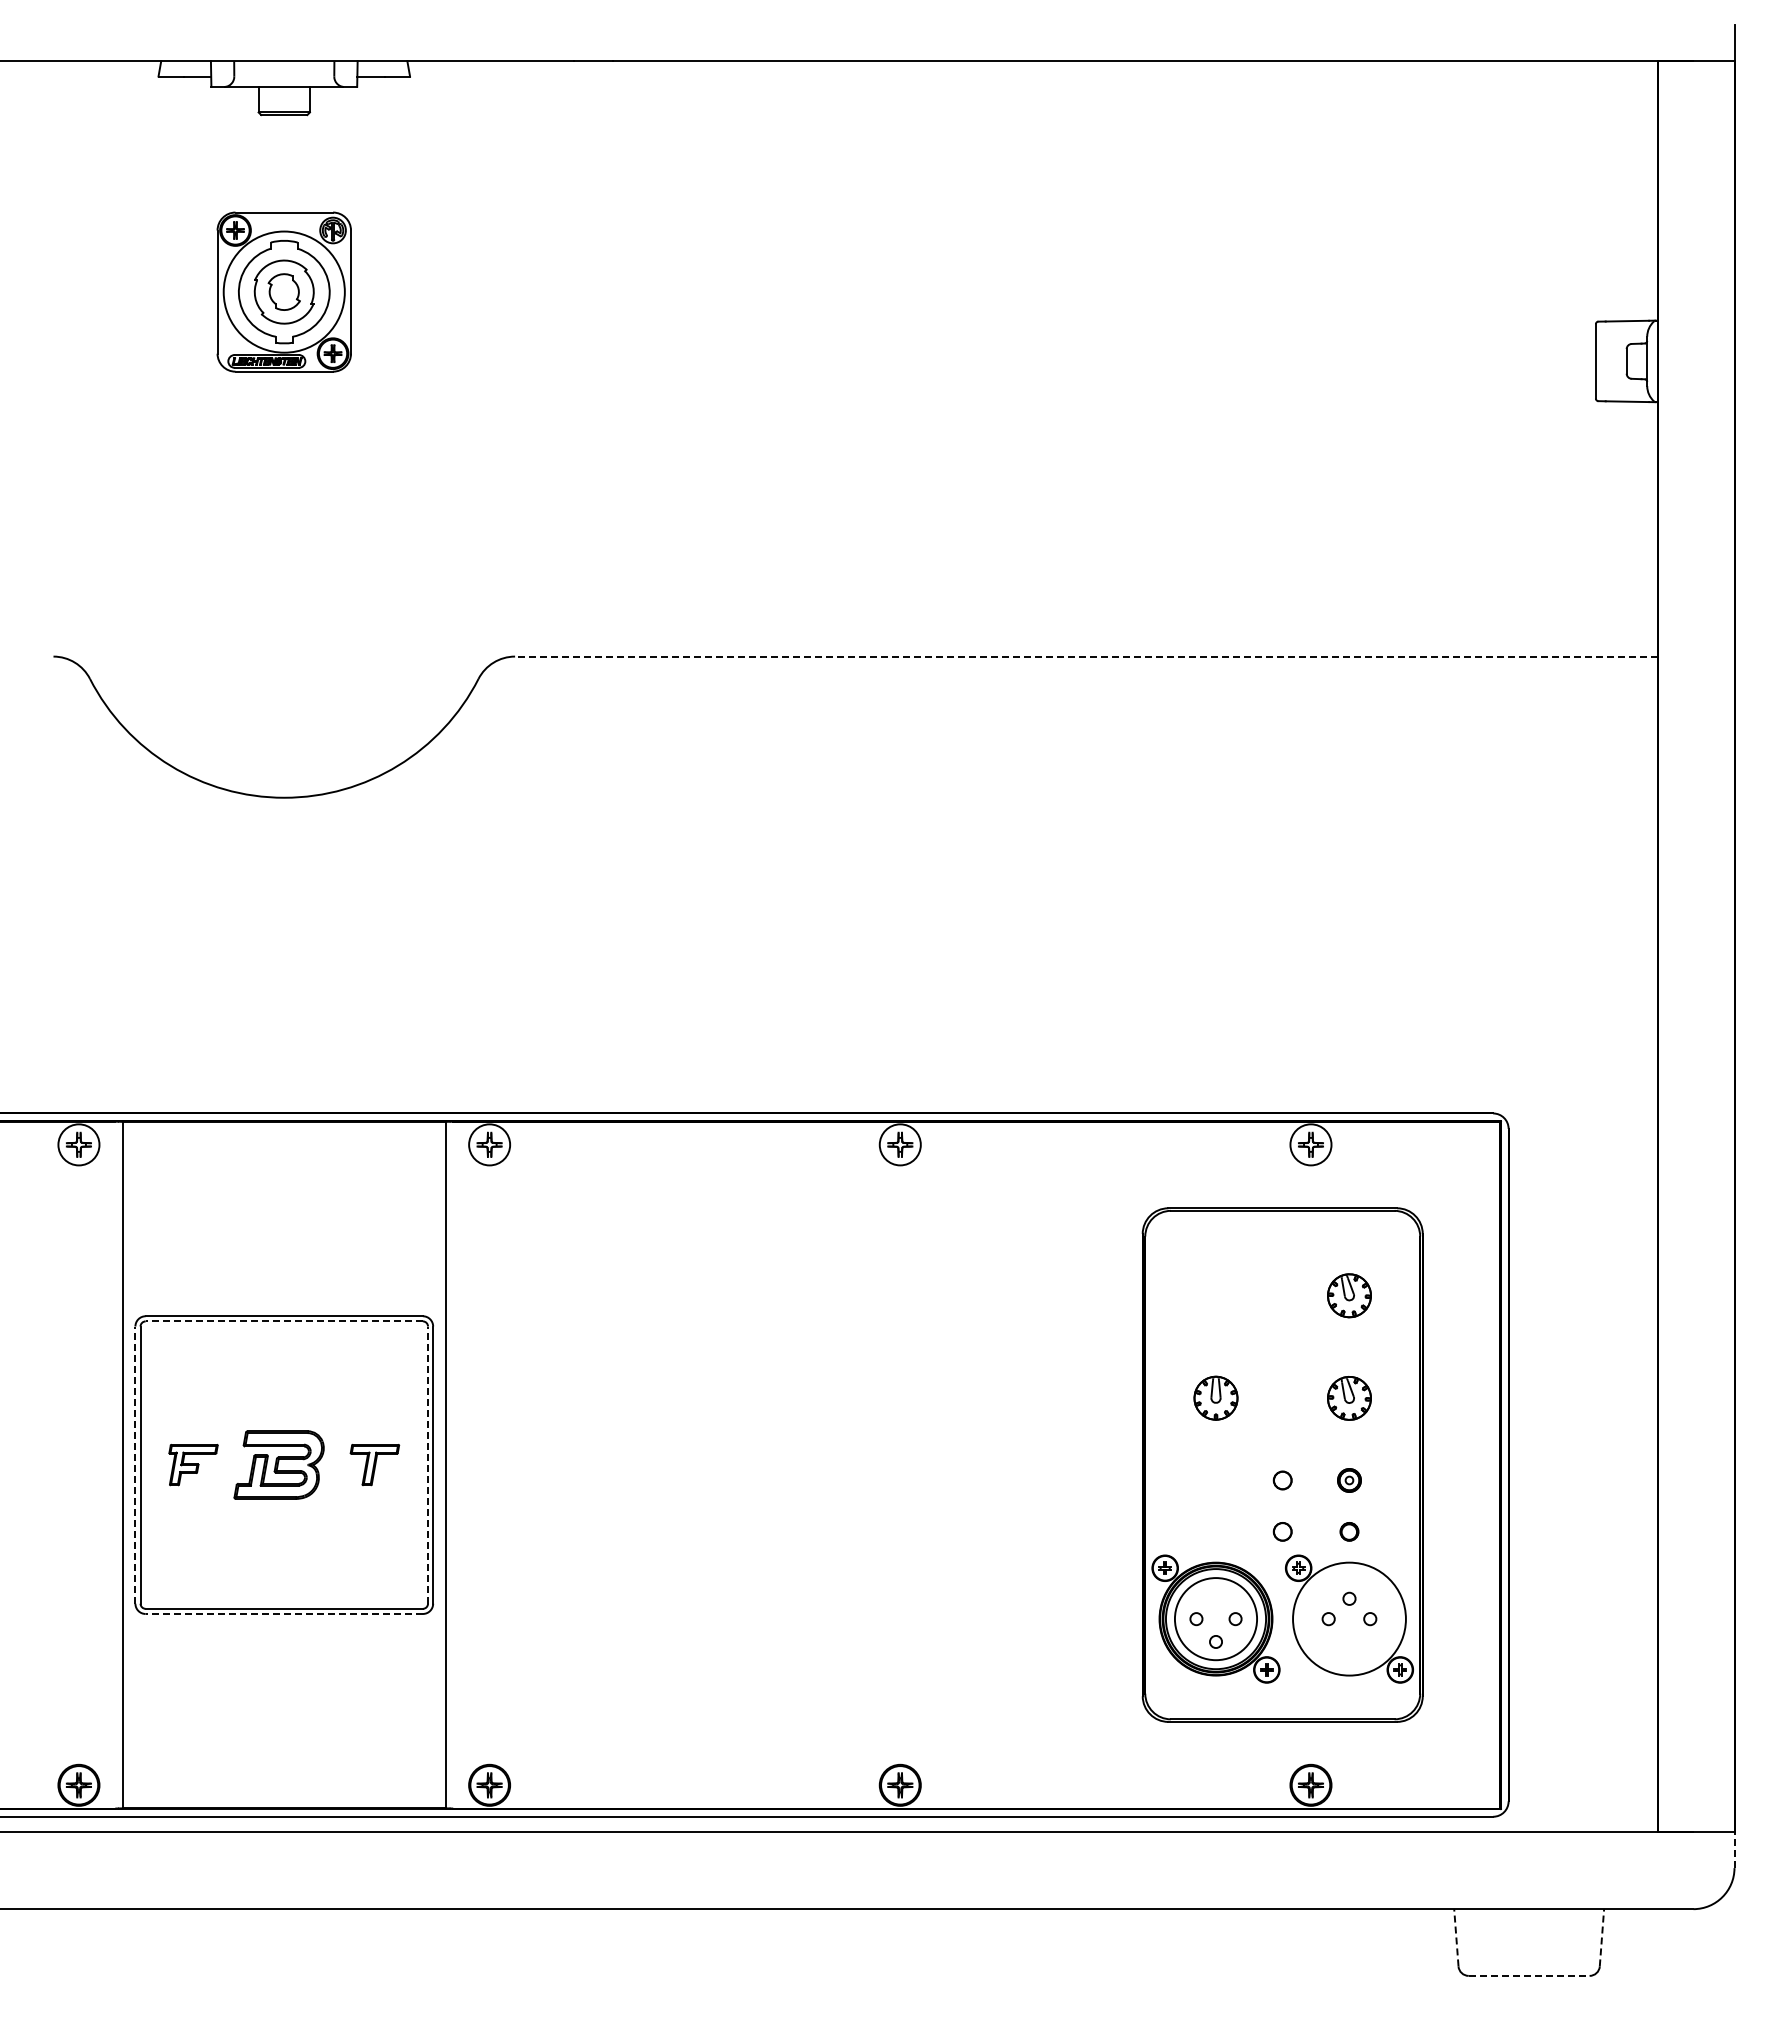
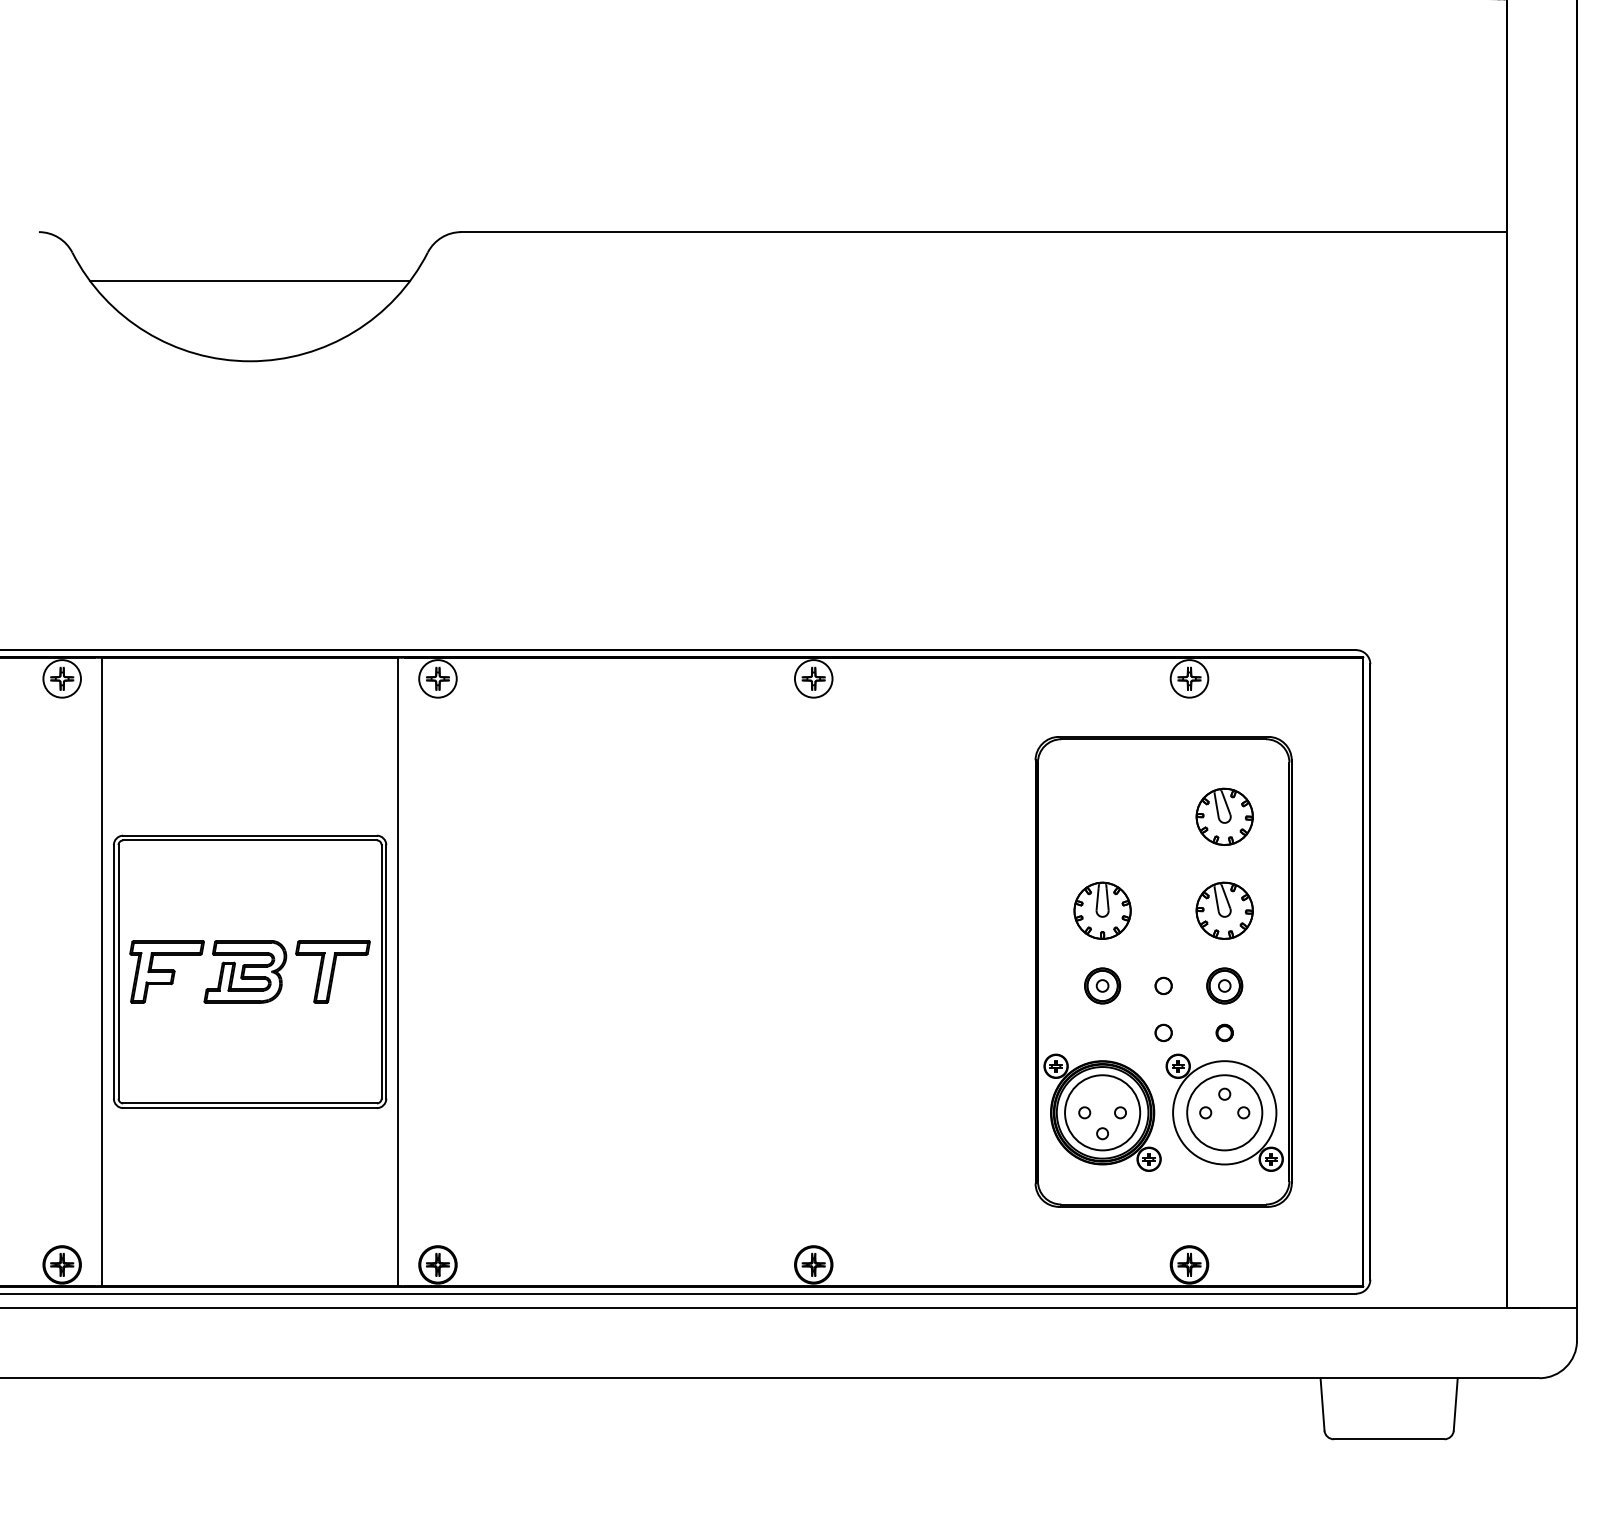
line: (1085, 656) -> (983, 232), dashed -> solid
line: (284, 709) -> (250, 280), added
part: (1349, 1295) -> (1224, 816), size x1.43
line: (284, 1321) -> (250, 840), dashed -> solid
part: (1215, 1397) -> (1102, 910), size x1.43
part: (1349, 1398) -> (1224, 910), size x1.43
part: (193, 1464) -> (167, 971), size x1.67
part: (374, 1464) -> (332, 971), size x1.67
line: (135, 1465) -> (113, 972), dashed -> solid
line: (428, 1465) -> (382, 972), dashed -> solid
part: (1215, 1480) -> (1102, 985), added
part: (1349, 1480) -> (1224, 985), size x1.67
line: (284, 1613) -> (250, 1107), dashed -> solid
circle: (1349, 1619) -> (1224, 1113), added
line: (1734, 1850) -> (1577, 1324), dashed -> solid
line: (1456, 1937) -> (1322, 1404), dashed -> solid
line: (1601, 1937) -> (1455, 1404), dashed -> solid
line: (1529, 1975) -> (1389, 1438), dashed -> solid

